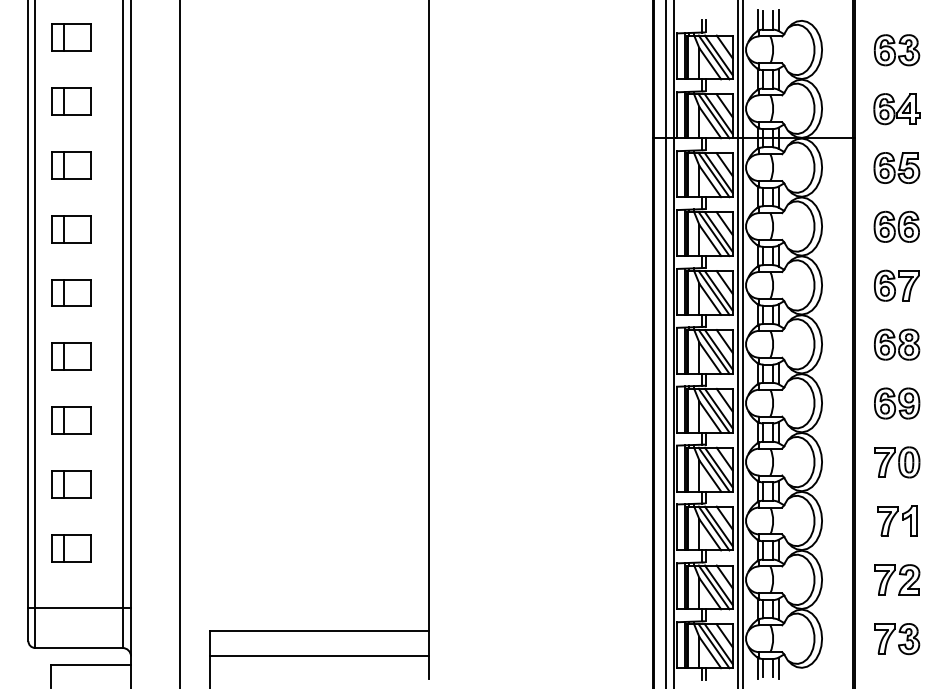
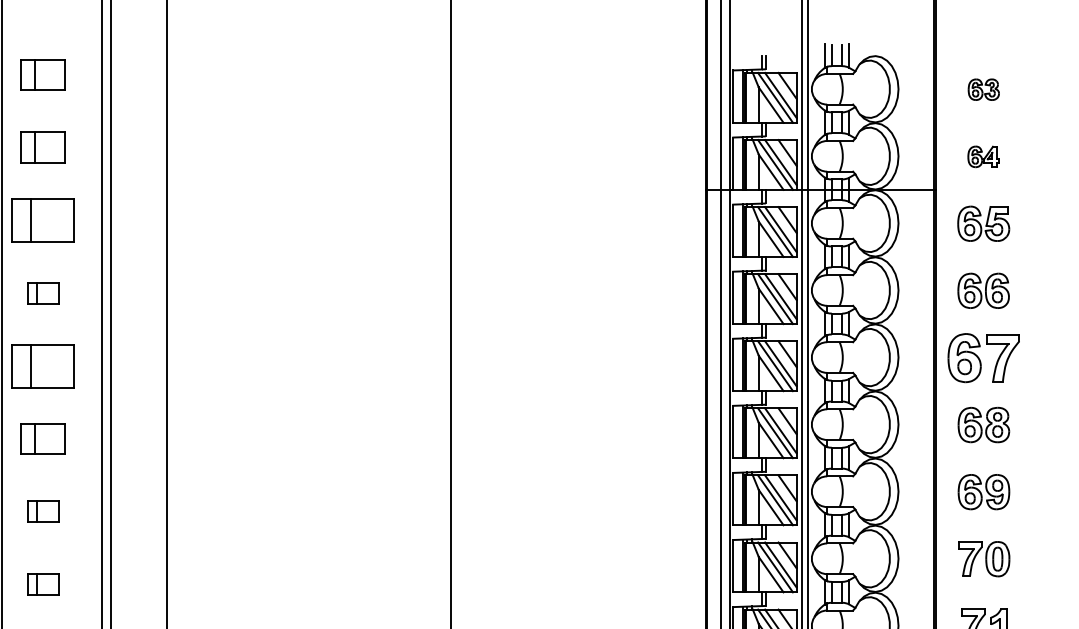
part: (896, 50) -> (983, 89), size x0.6
part: (896, 109) -> (983, 157), size x0.6
part: (71, 165) -> (43, 220), size x1.4
part: (71, 229) -> (43, 293), size x0.7
part: (896, 285) -> (983, 357), size x1.4
part: (71, 292) -> (43, 365), size x1.4
part: (71, 420) -> (43, 511), size x0.7
part: (71, 484) -> (43, 584), size x0.7

